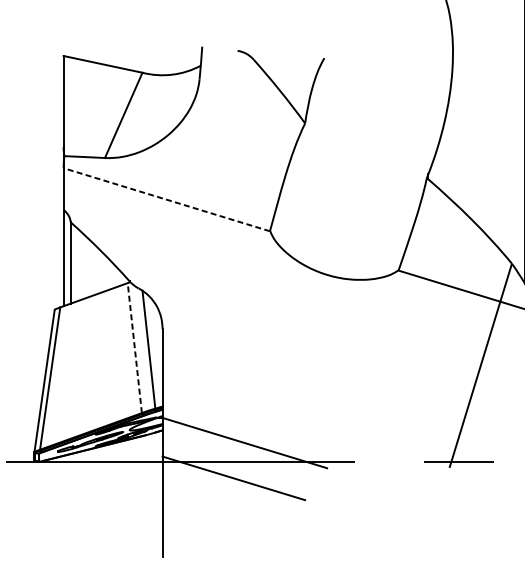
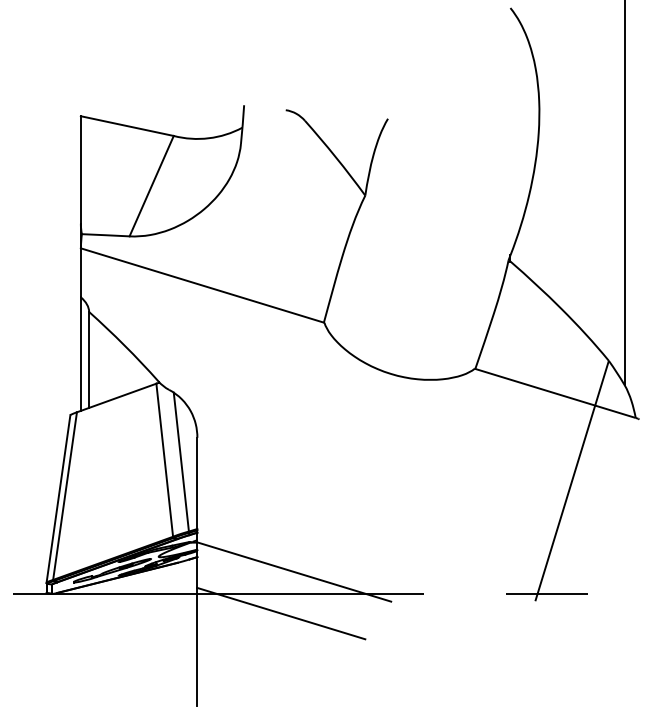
line: (166, 199) -> (201, 285), dashed -> solid
line: (134, 348) -> (164, 460), dashed -> solid

